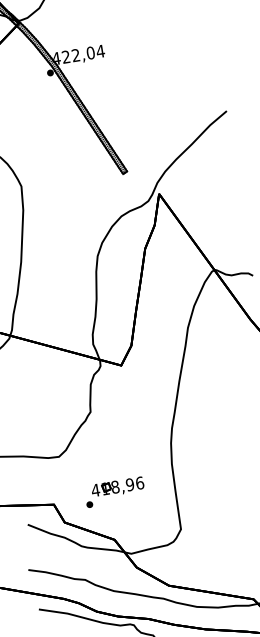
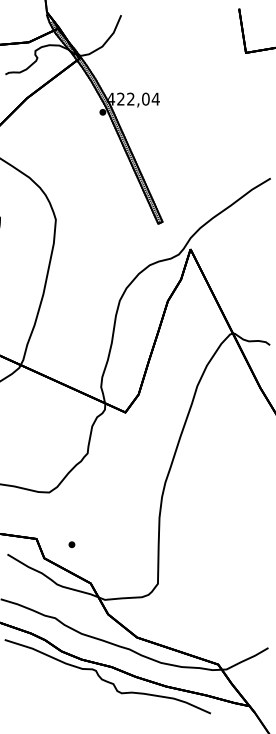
part: (118, 487) -> (102, 532), removed

